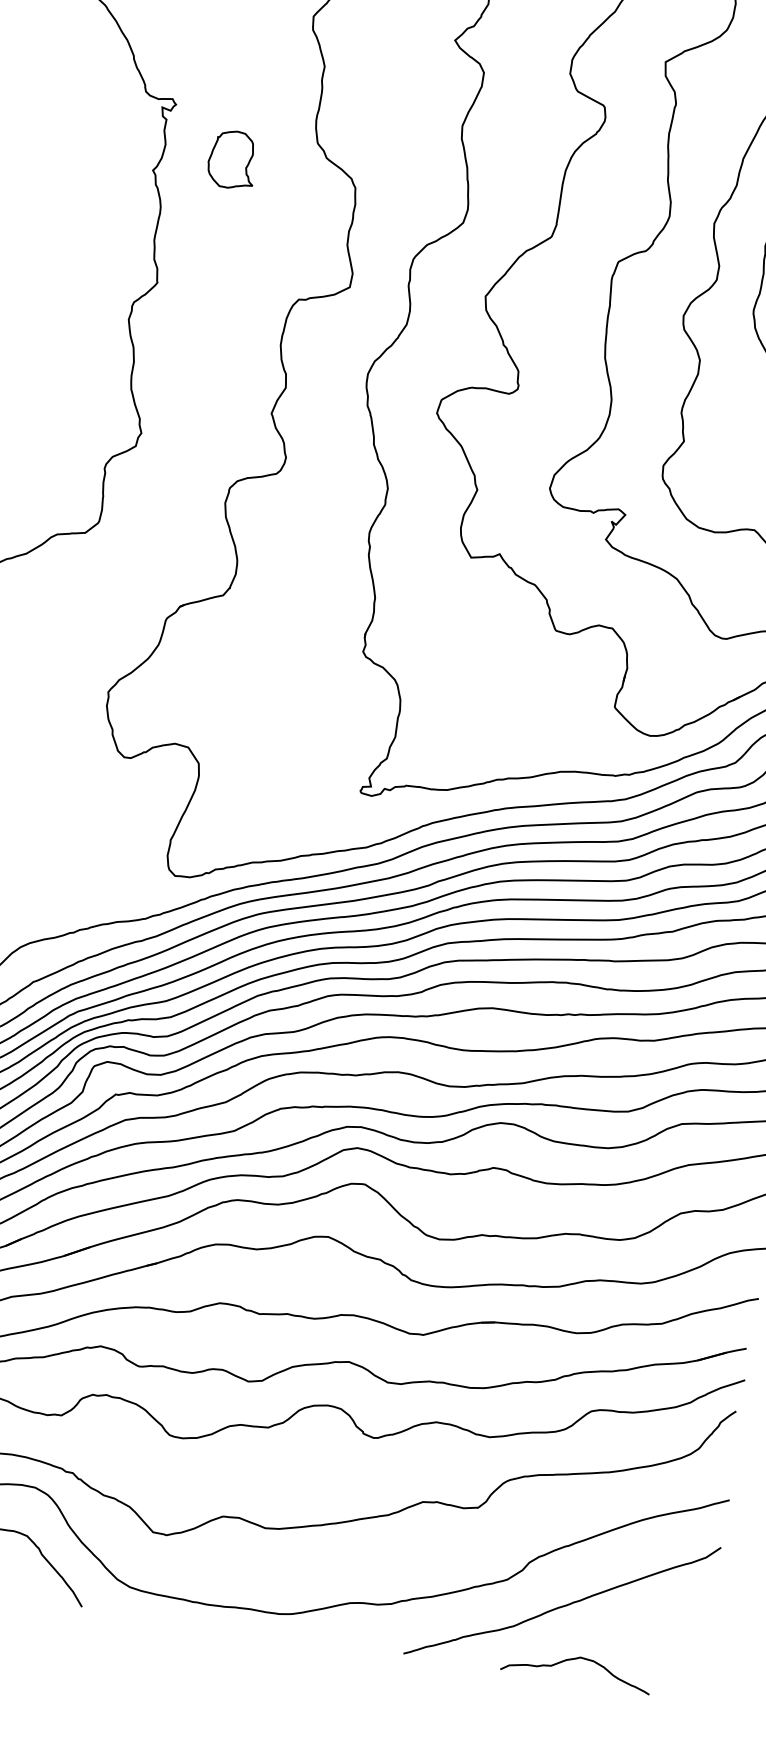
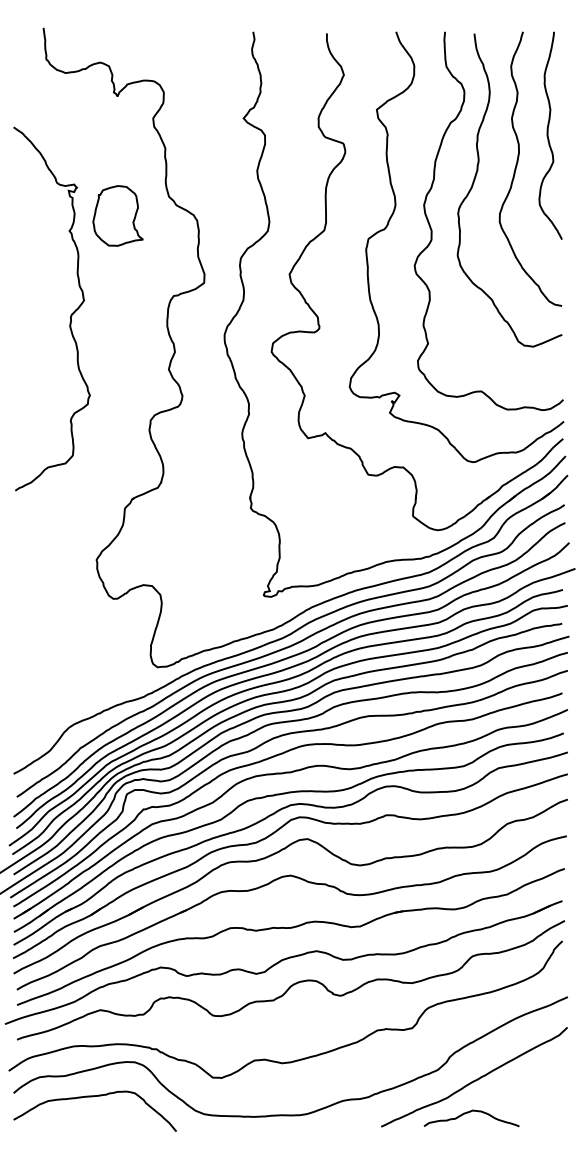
part: (232, 158) -> (117, 215), size x1.67
curve: (573, 1661) -> (468, 1113), moved

